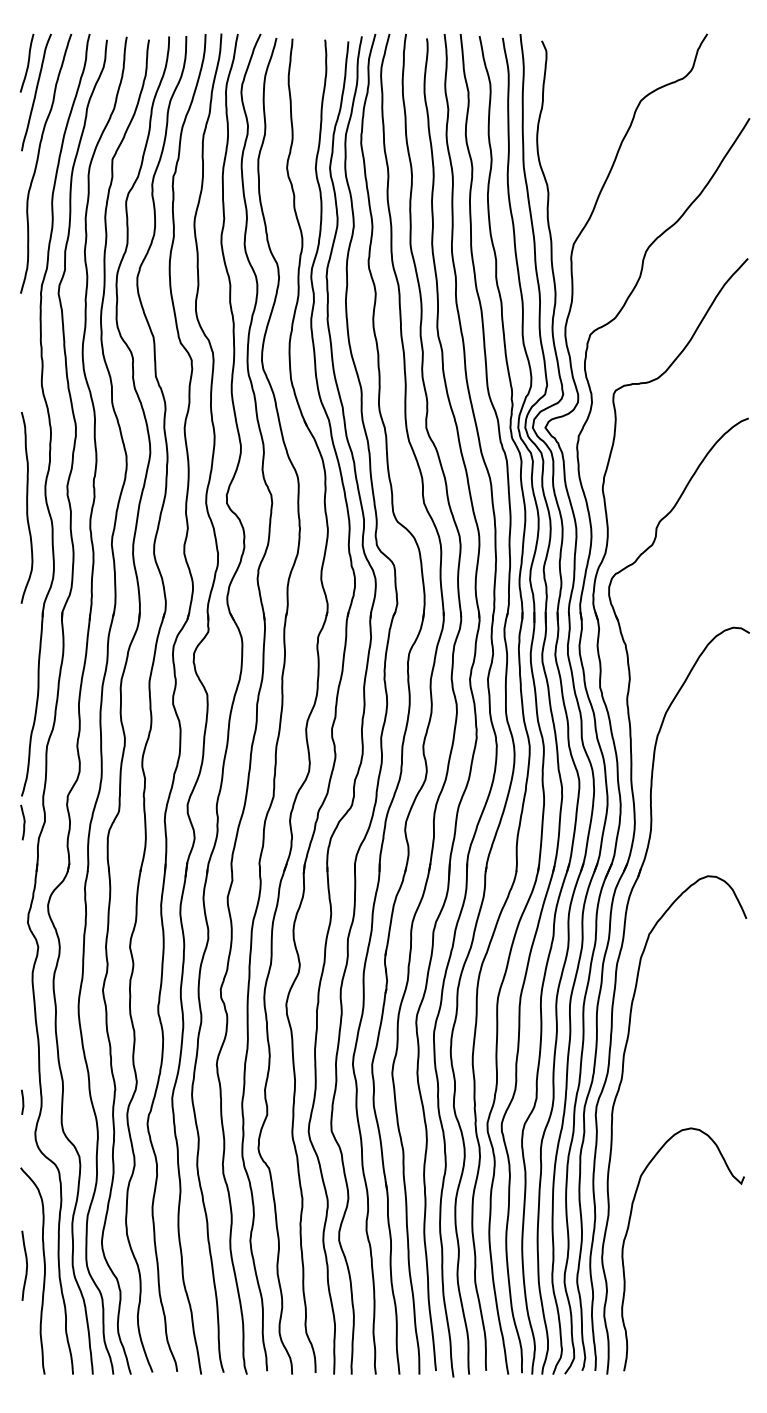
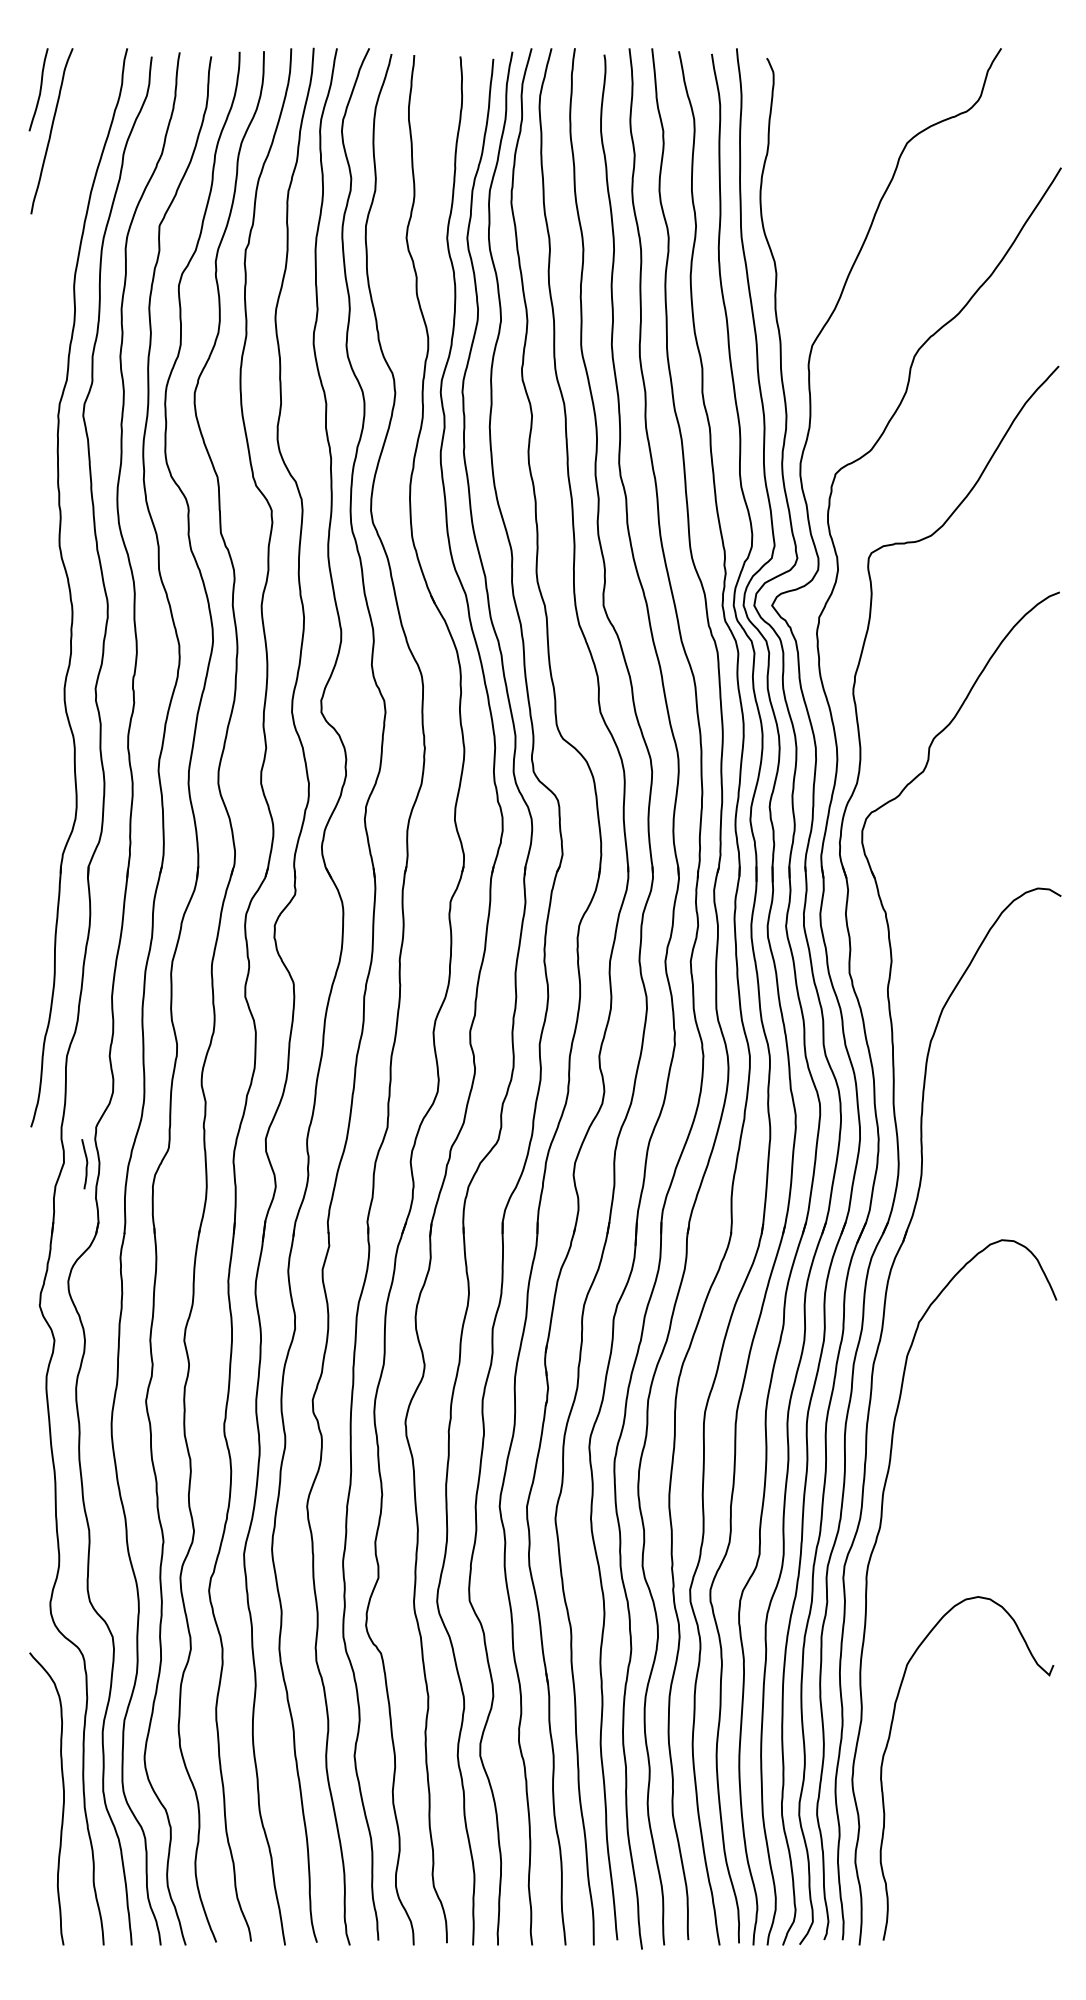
curve: (38, 160) -> (54, 227), removed
curve: (26, 507) -> (38, 718), removed
curve: (24, 822) -> (86, 1164), moved
line: (22, 1101) -> (32, 1559), removed
curve: (26, 1265) -> (37, 1791), removed

